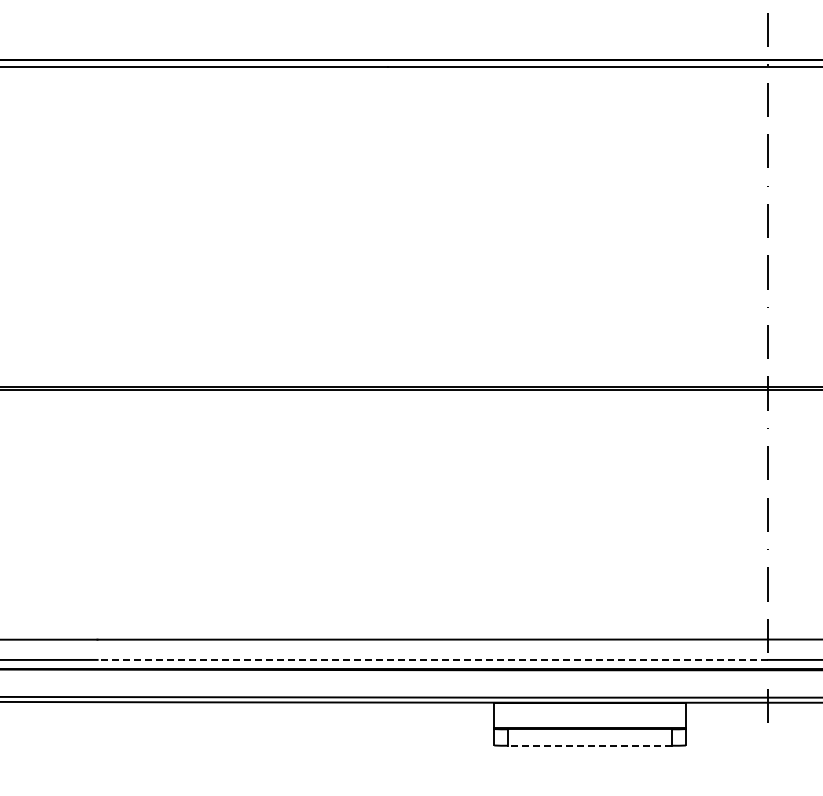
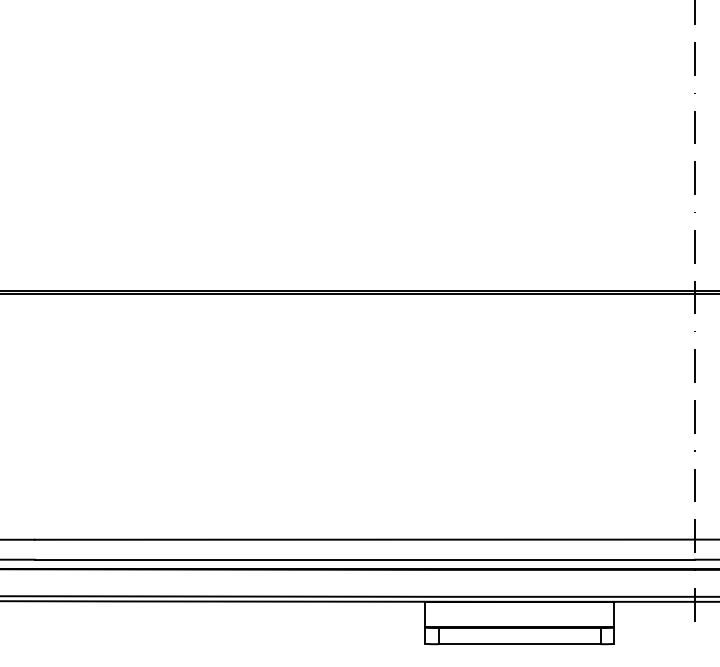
line: (432, 659) -> (364, 559), dashed -> solid
line: (589, 745) -> (519, 643), dashed -> solid

